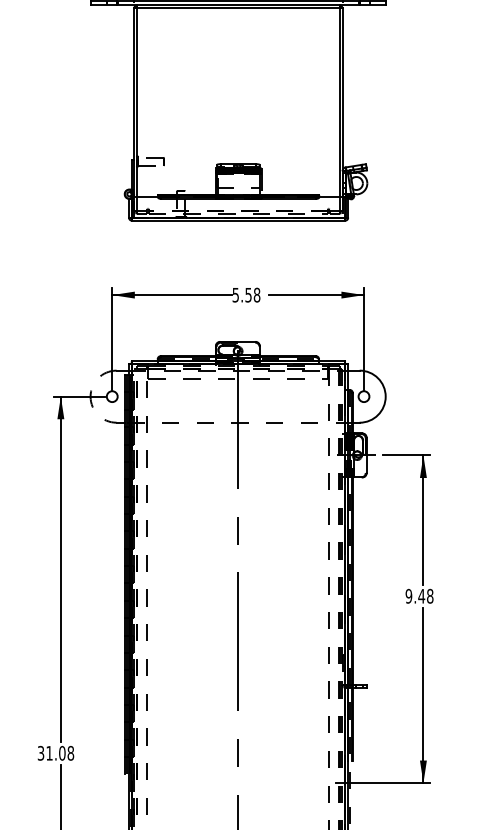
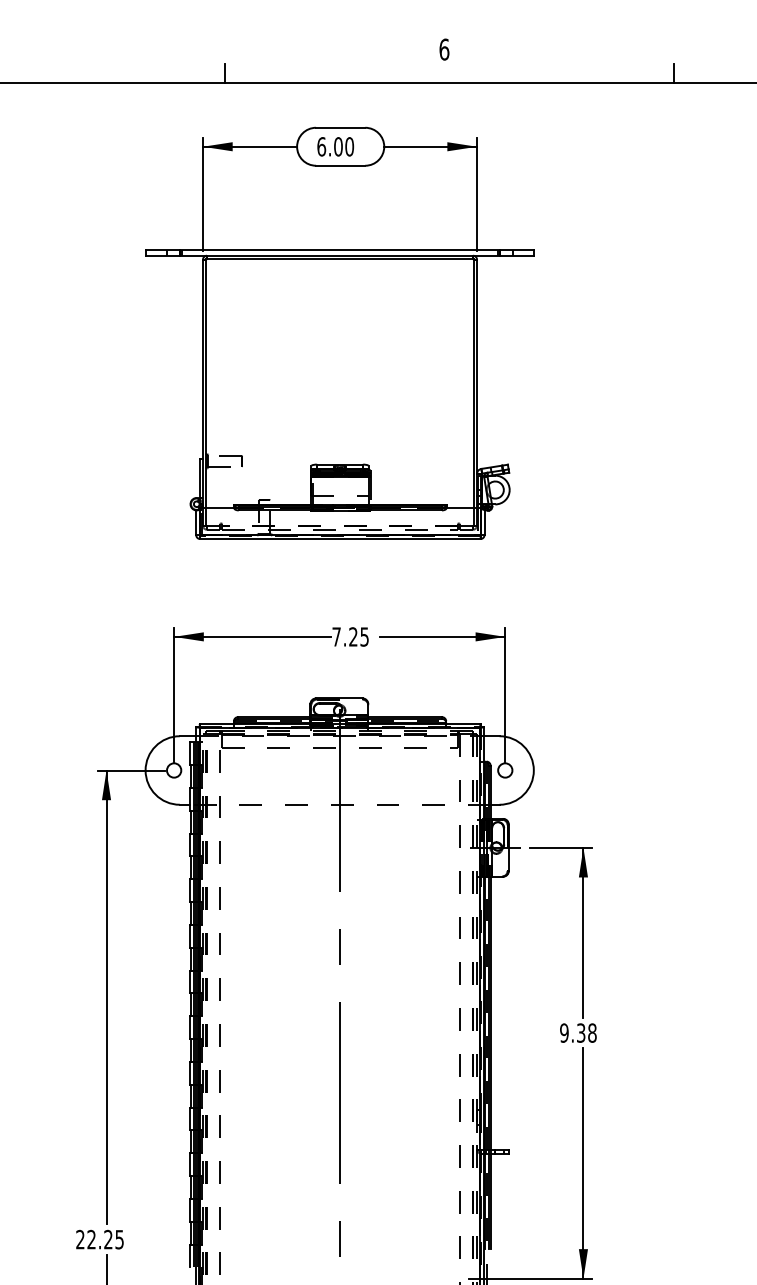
text: (246, 294) -> (350, 636), 5.58 -> 7.25
arc: (90, 396) -> (145, 770), dashed -> solid
text: (421, 595) -> (580, 1032), 9.48 -> 9.38
text: (55, 753) -> (99, 1239), 31.08 -> 22.25

